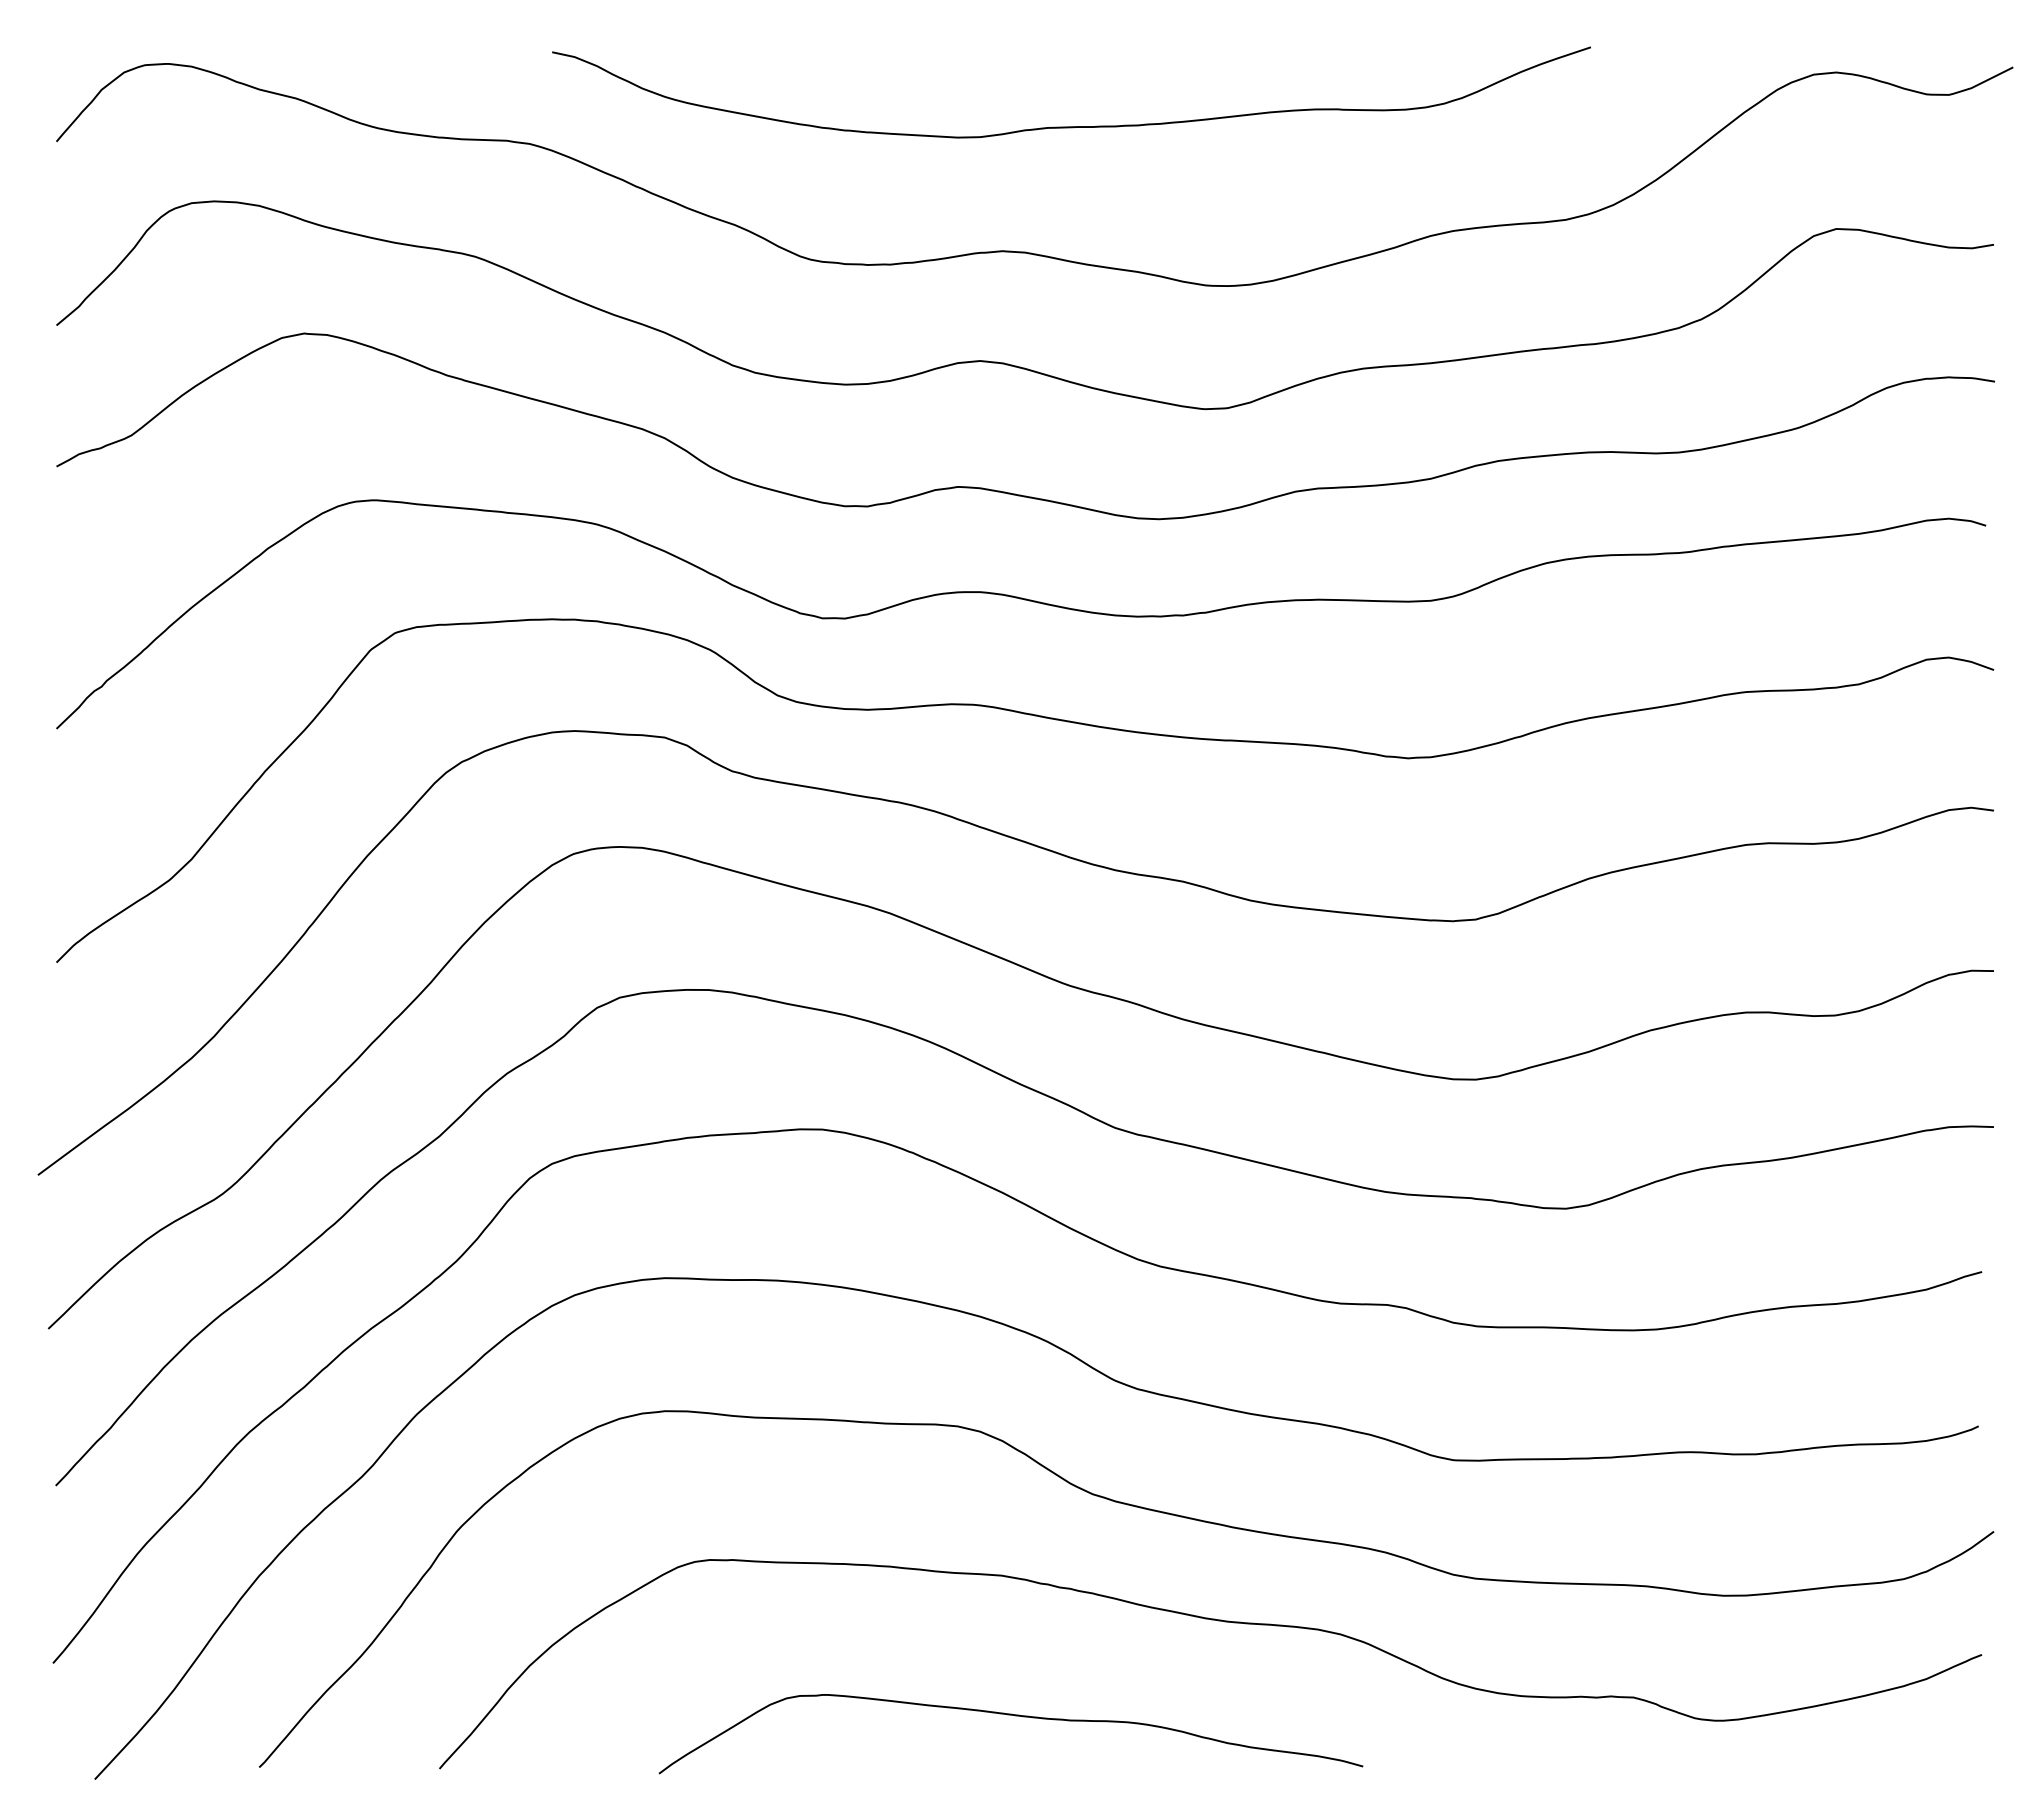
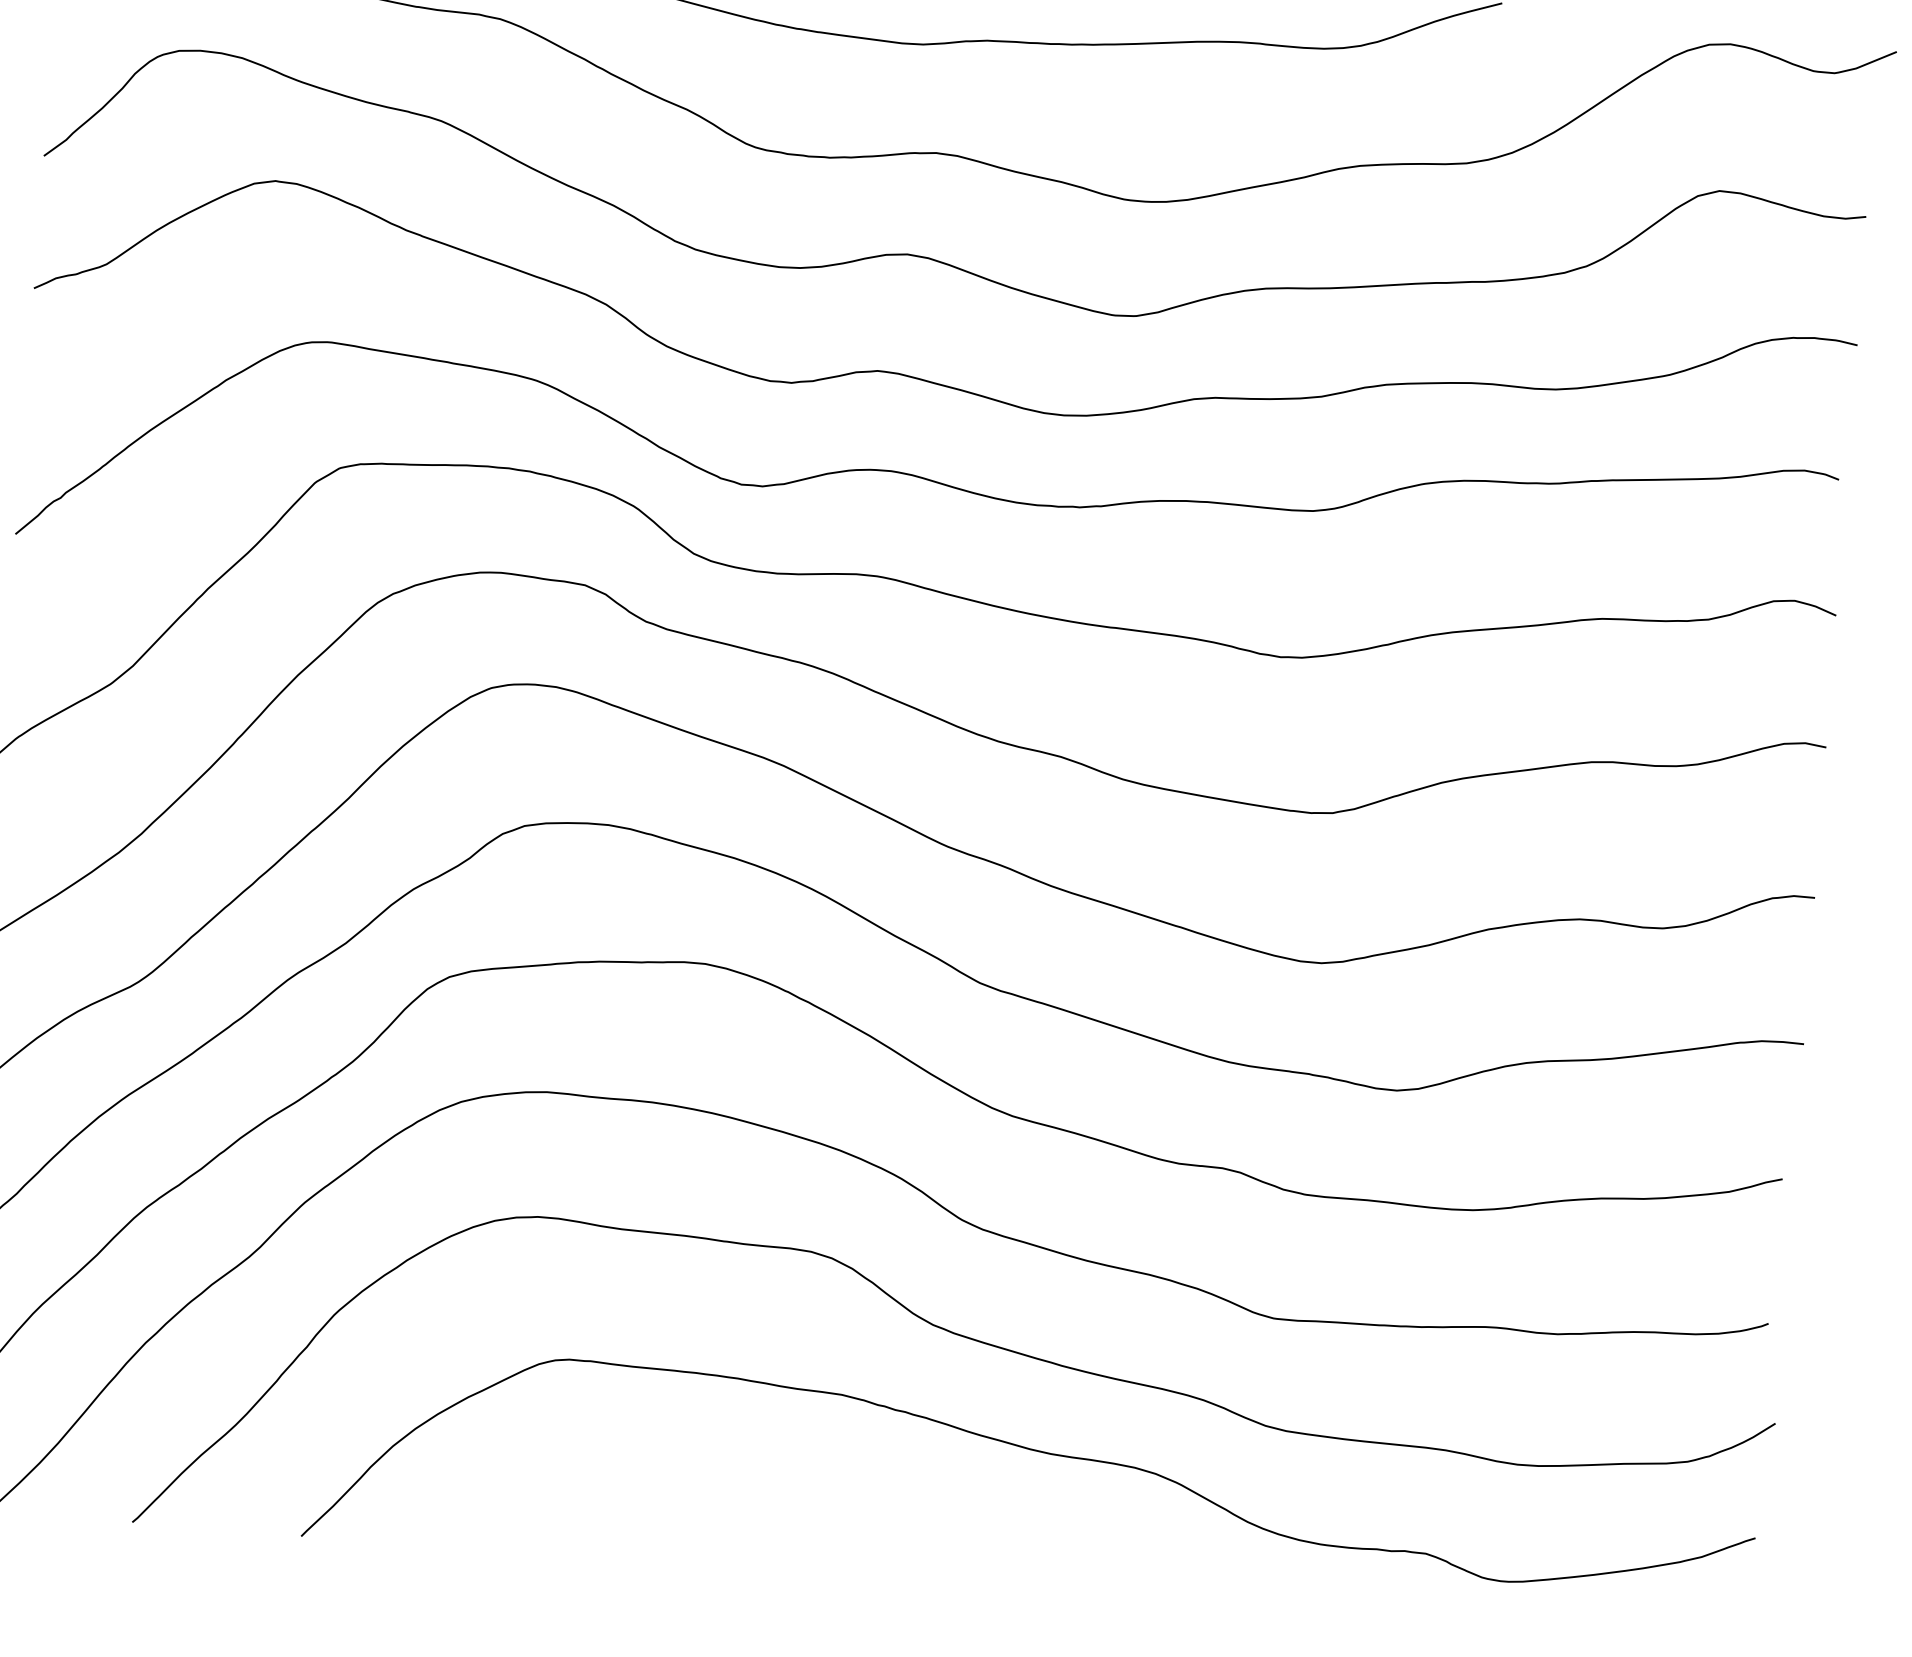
curve: (1015, 1716) -> (844, 1527), removed

